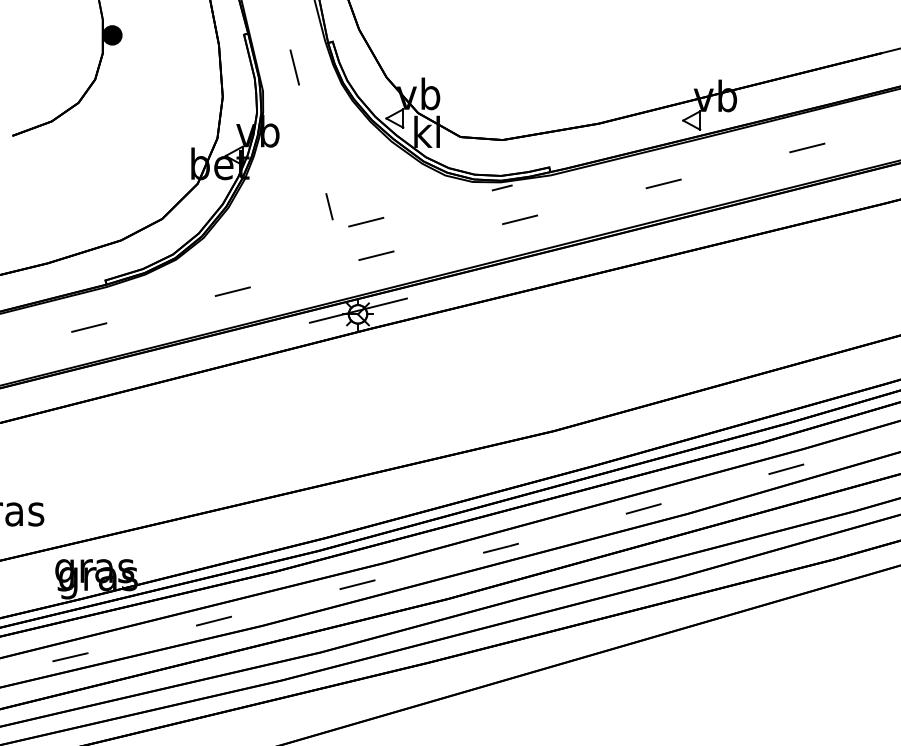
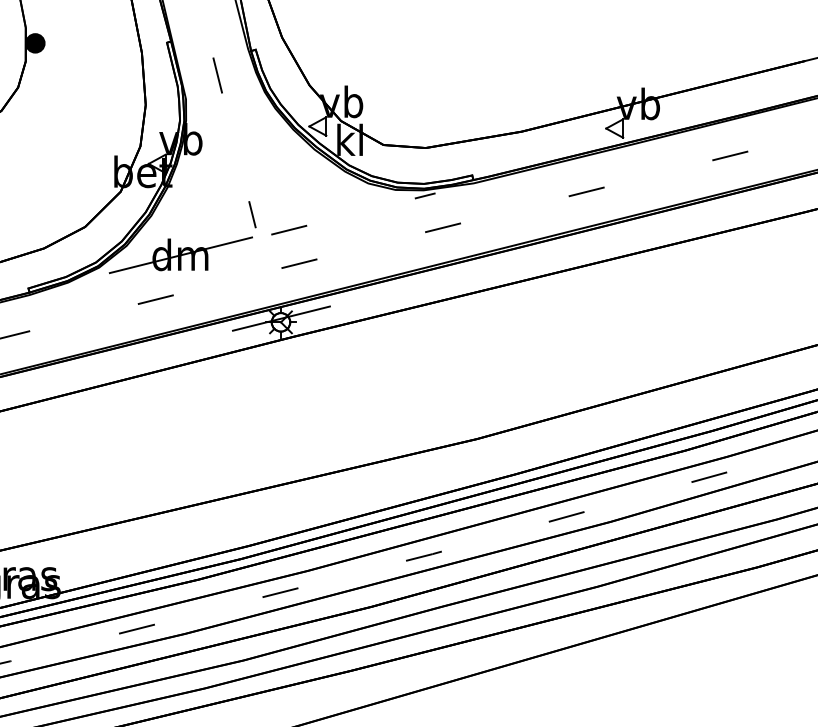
part: (257, 247) -> (180, 255), added

